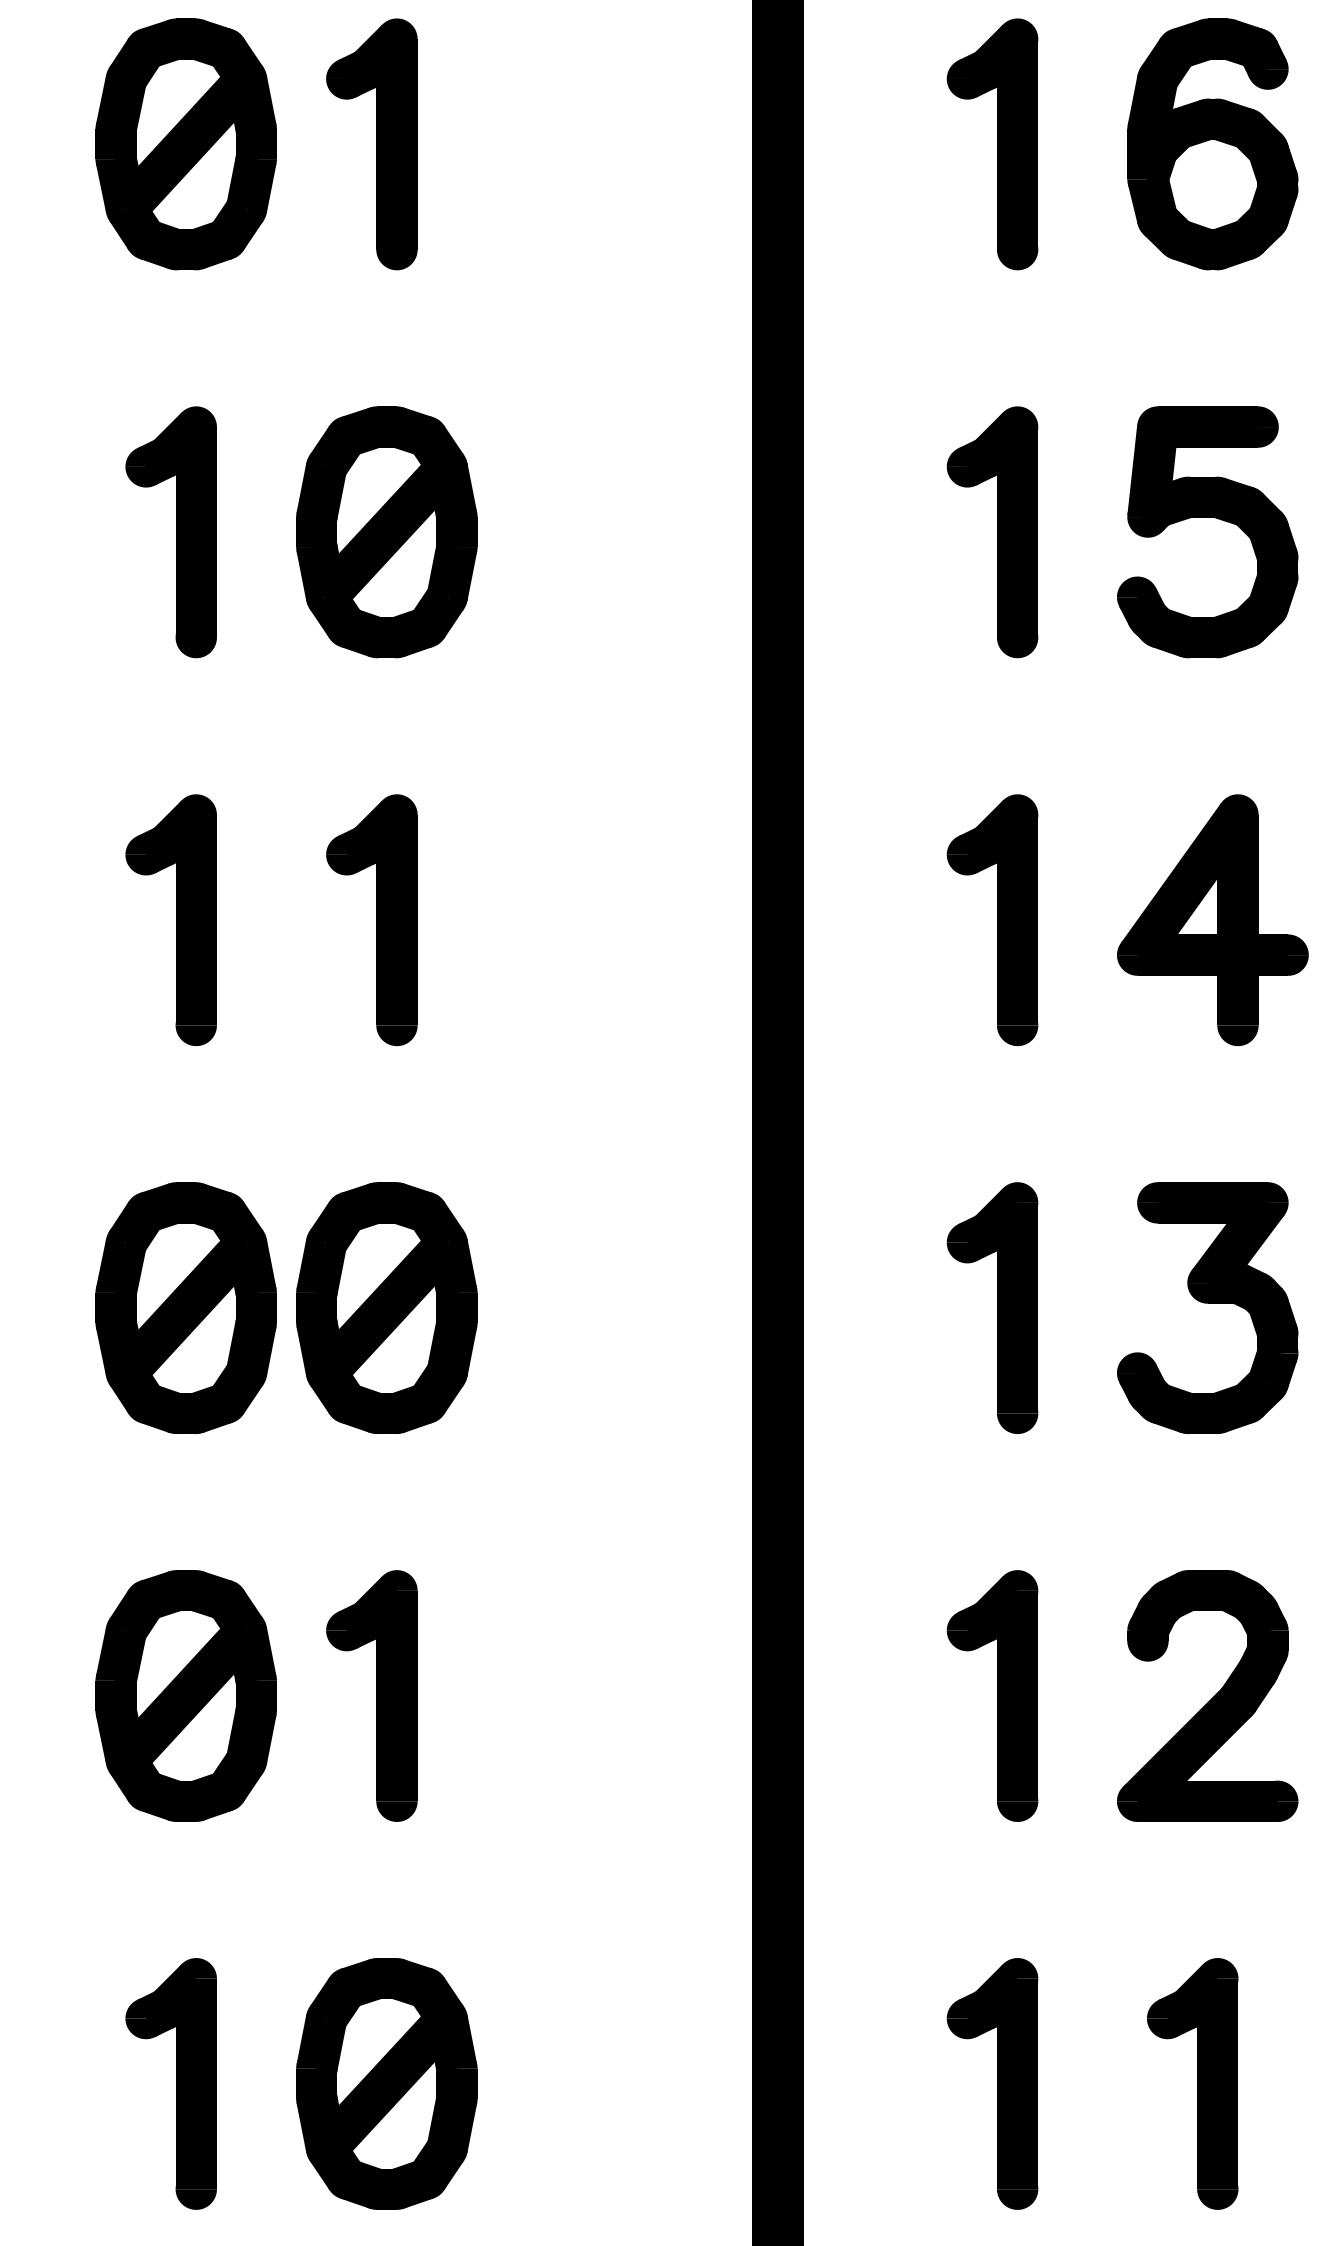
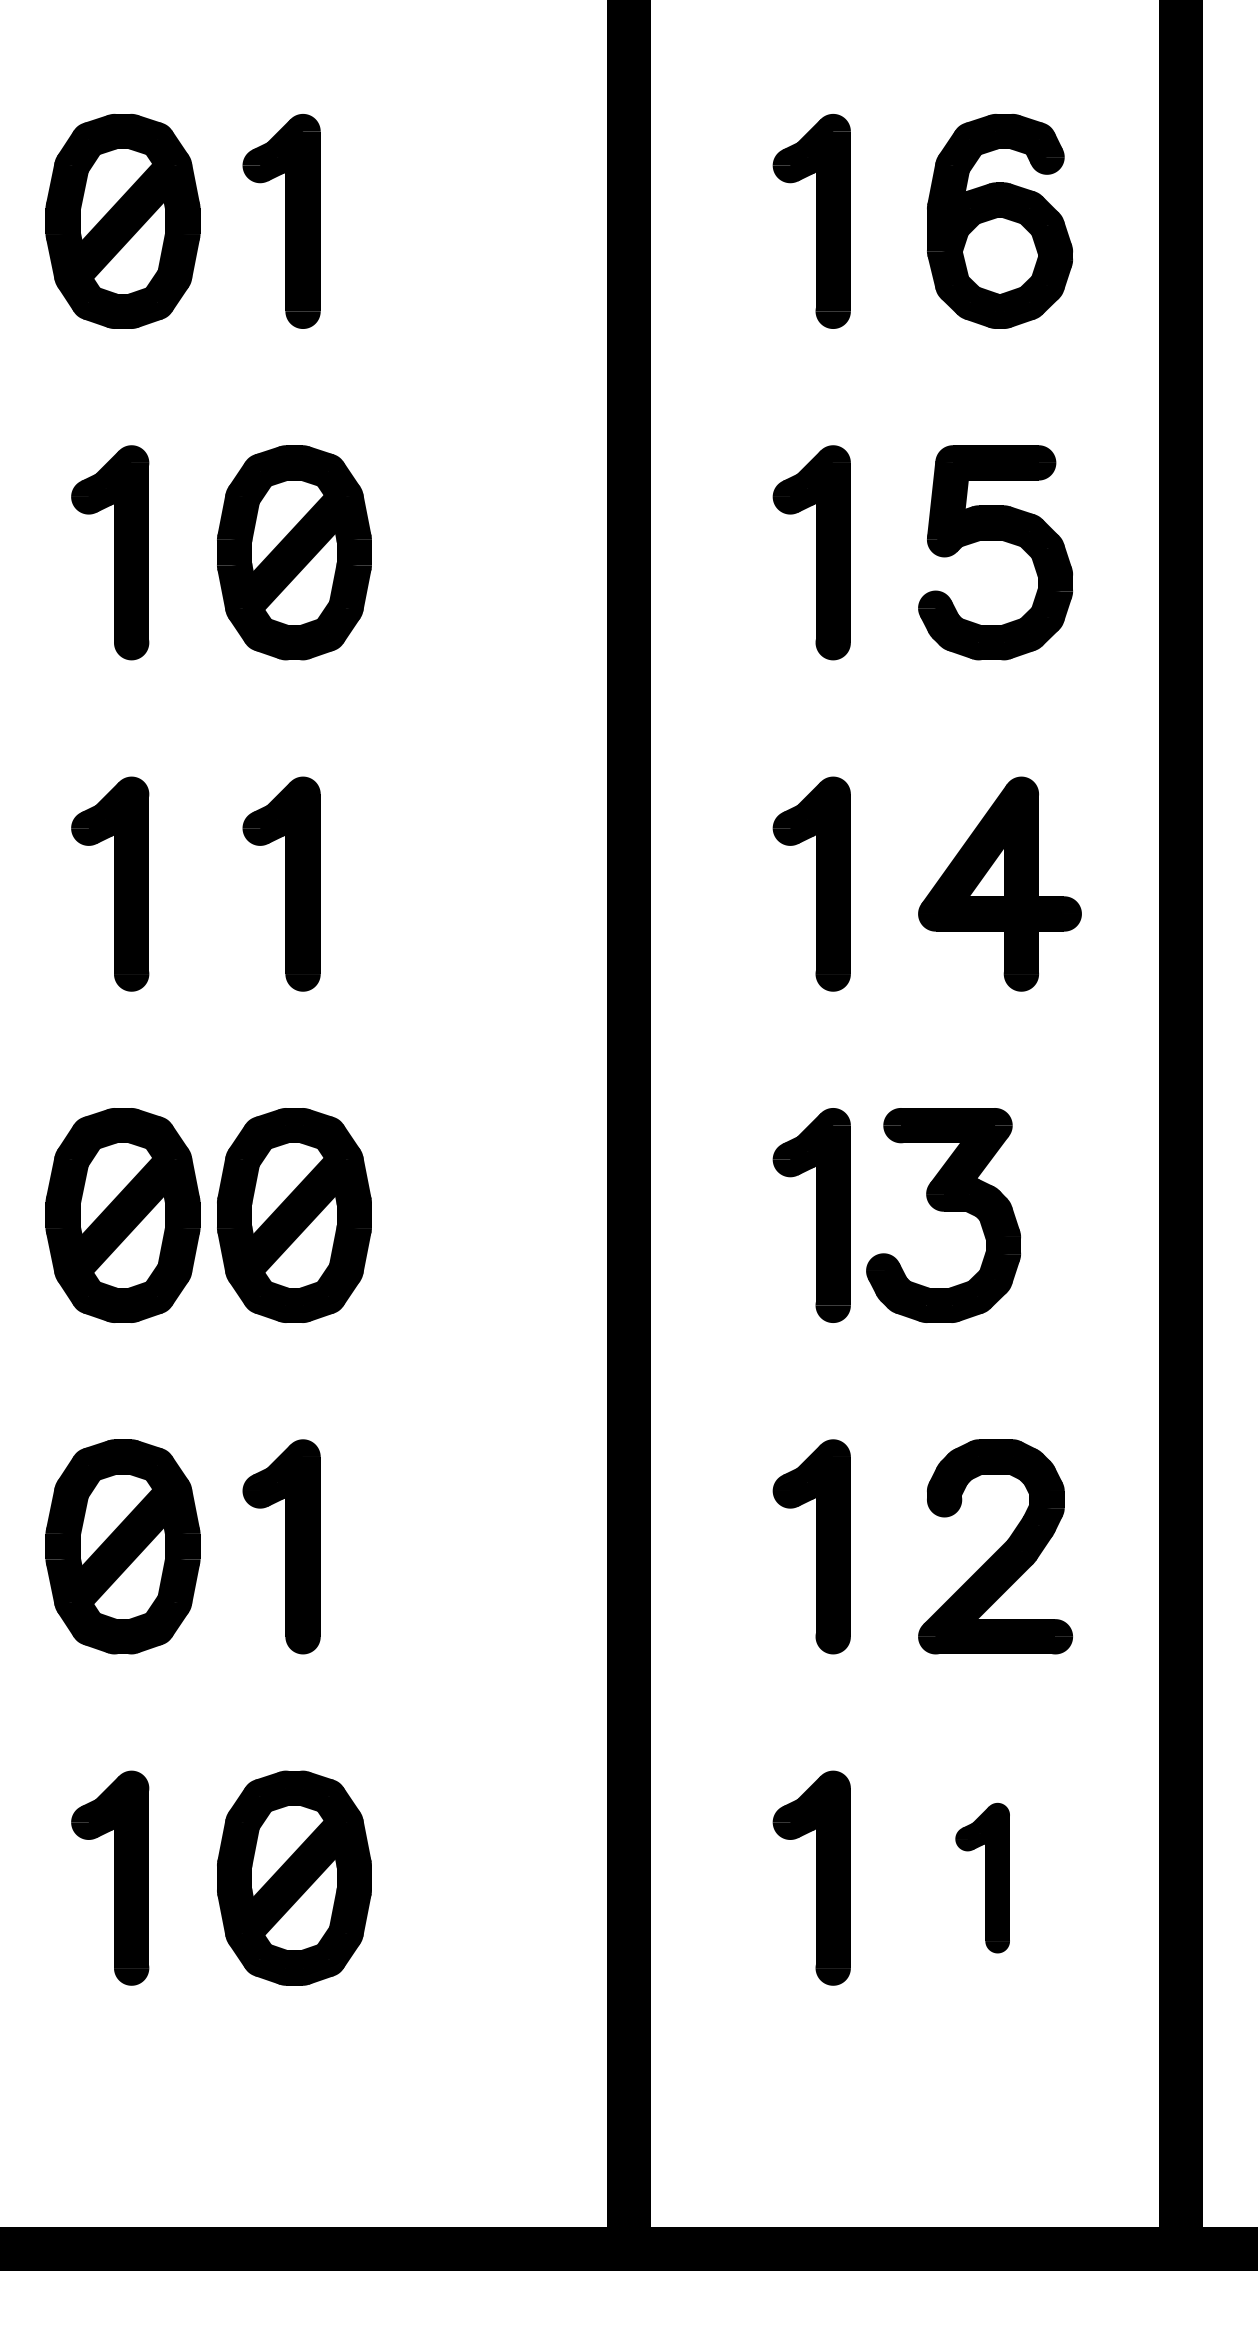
part: (1207, 1308) -> (943, 1215), moved
part: (1192, 2083) -> (982, 1877), size x0.7

